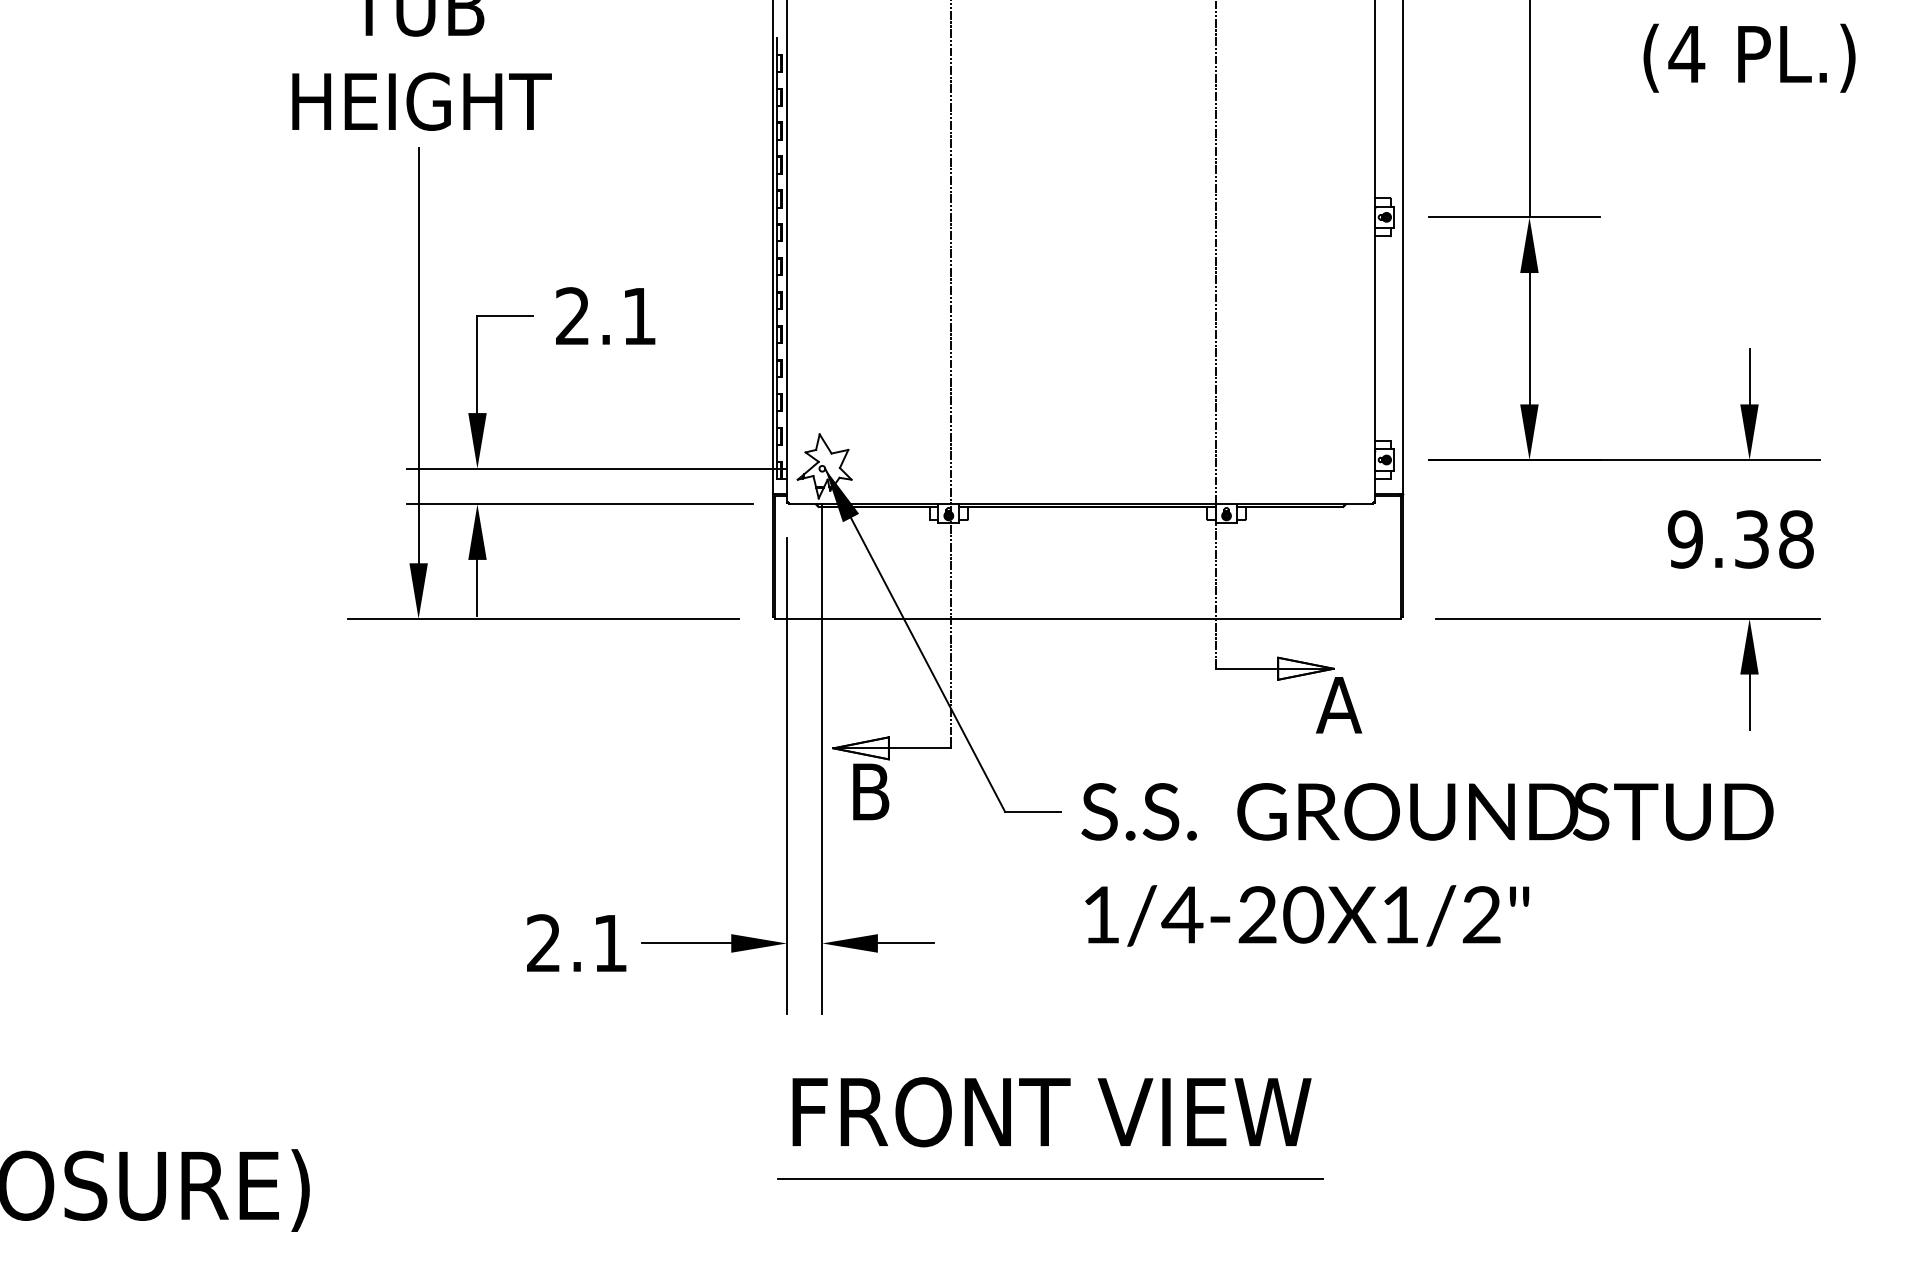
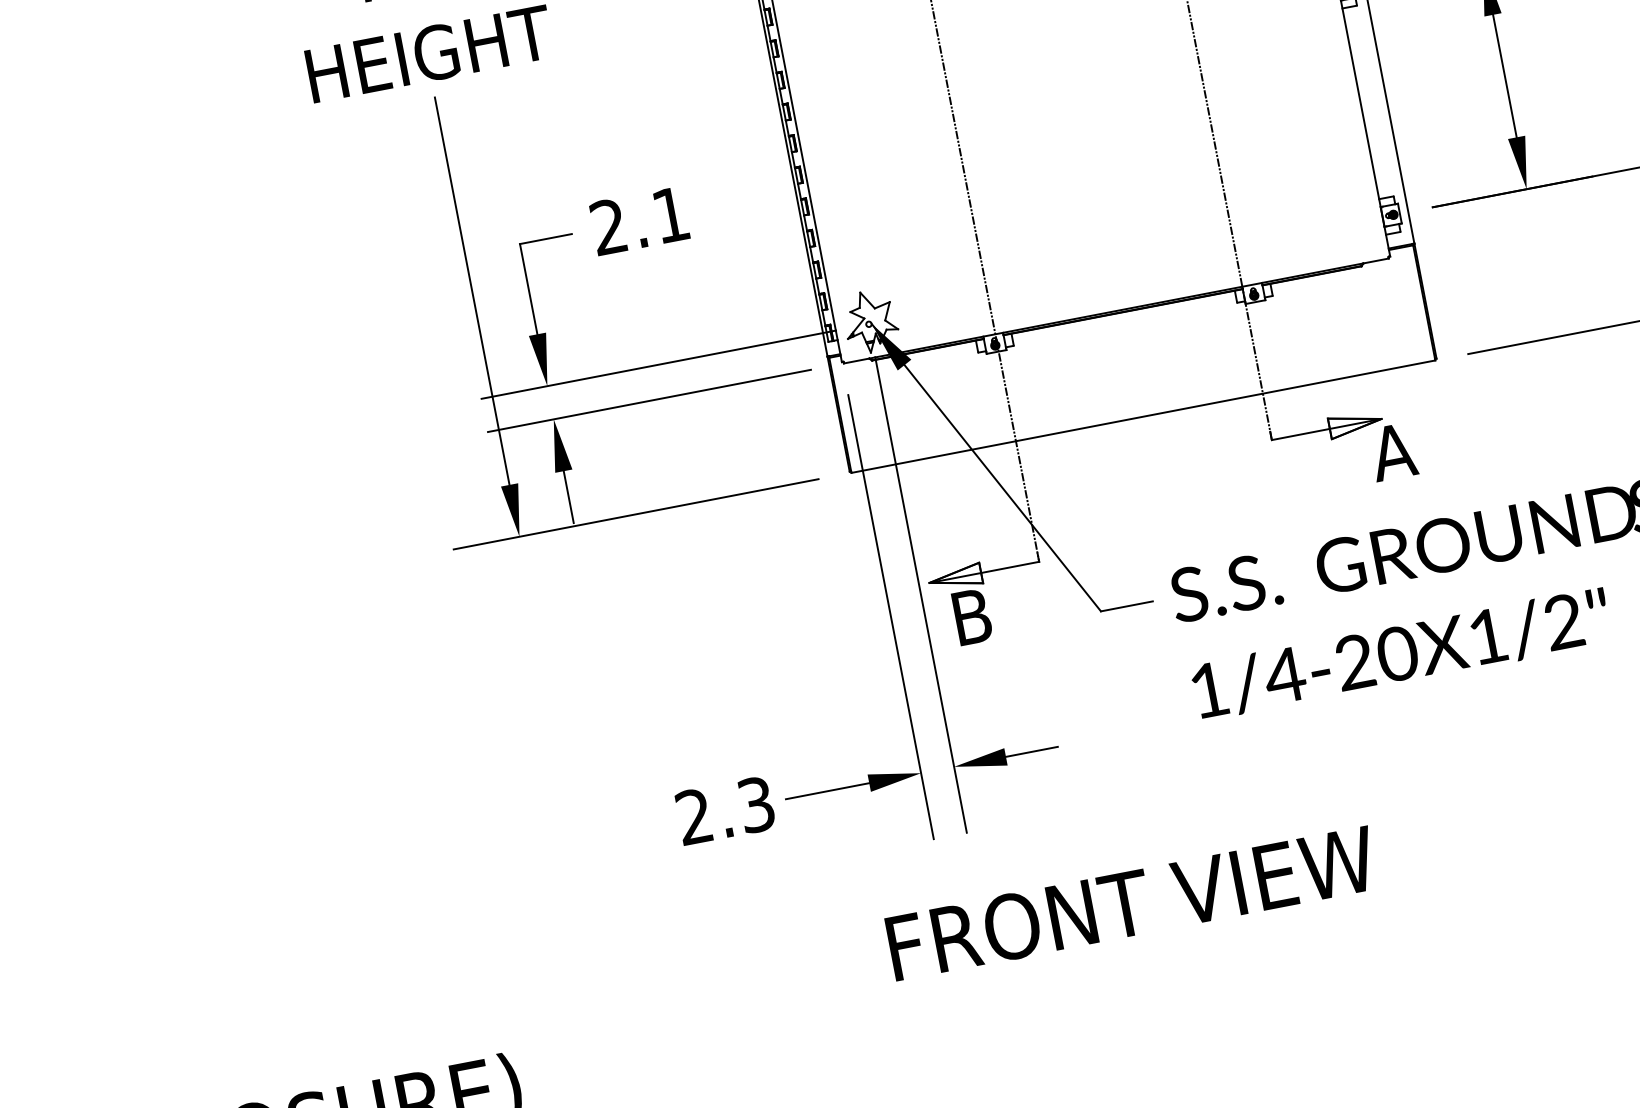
text: (610, 943) -> (756, 804), 2.1 -> 2.3
text: (1051, 1112) -> (1131, 903), moved
line: (1049, 1179) -> (1208, 946), removed

